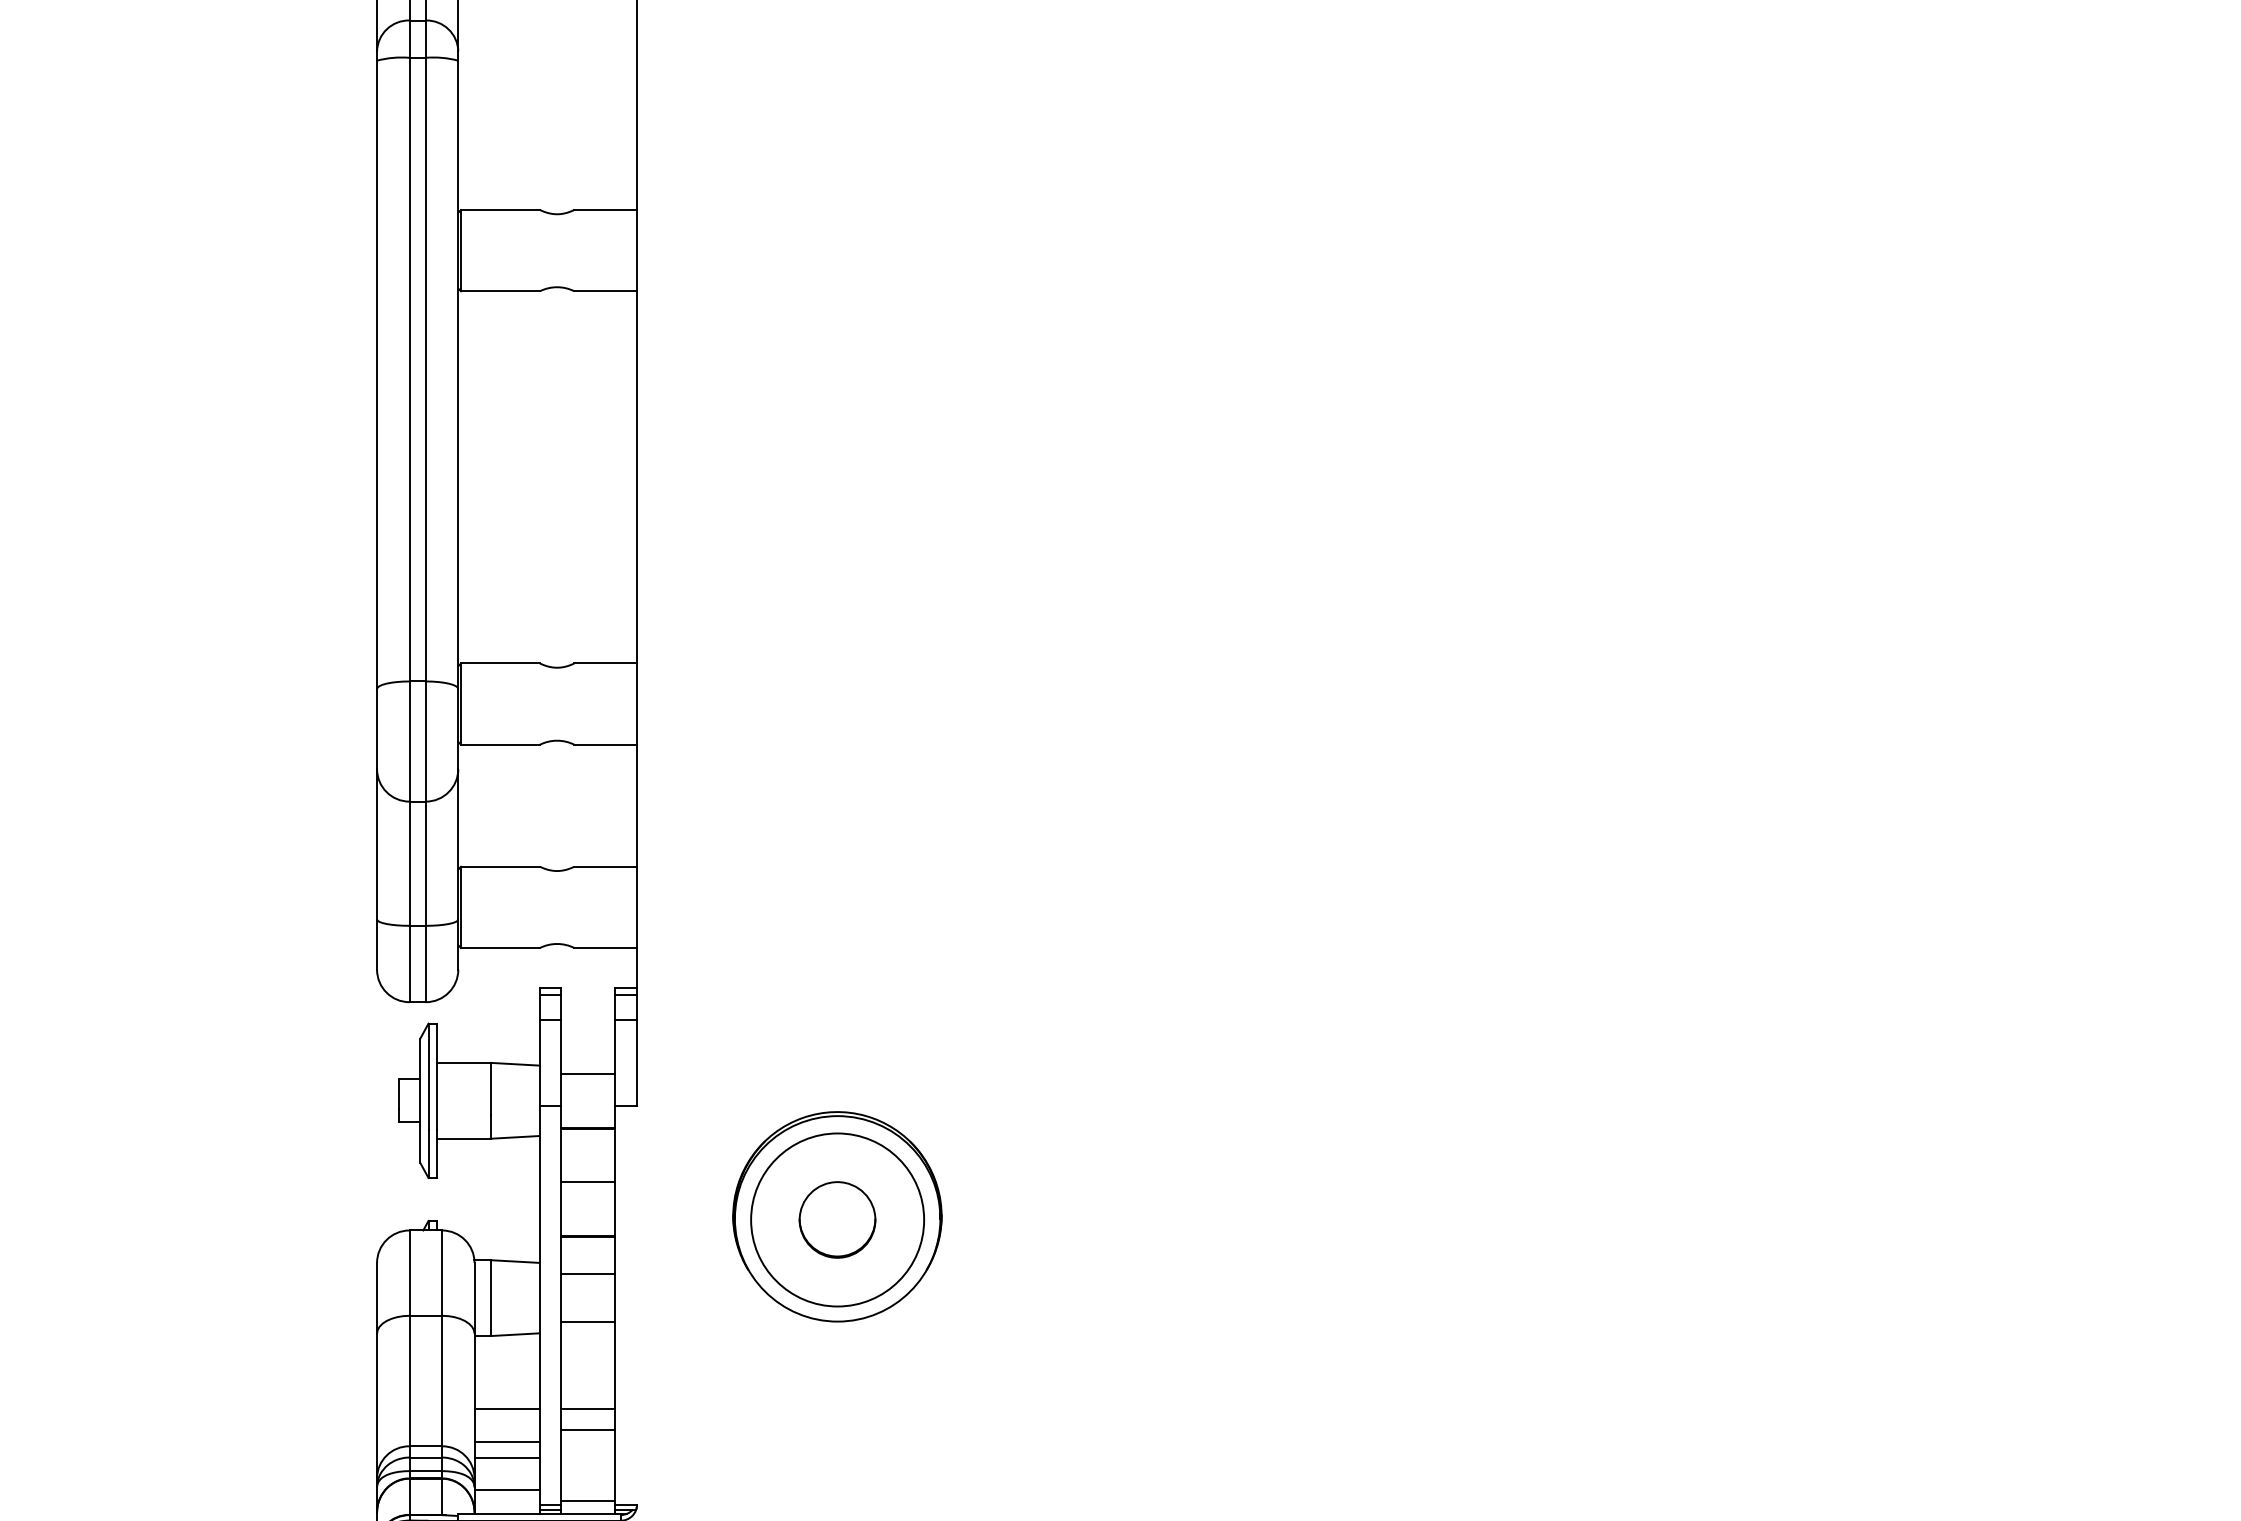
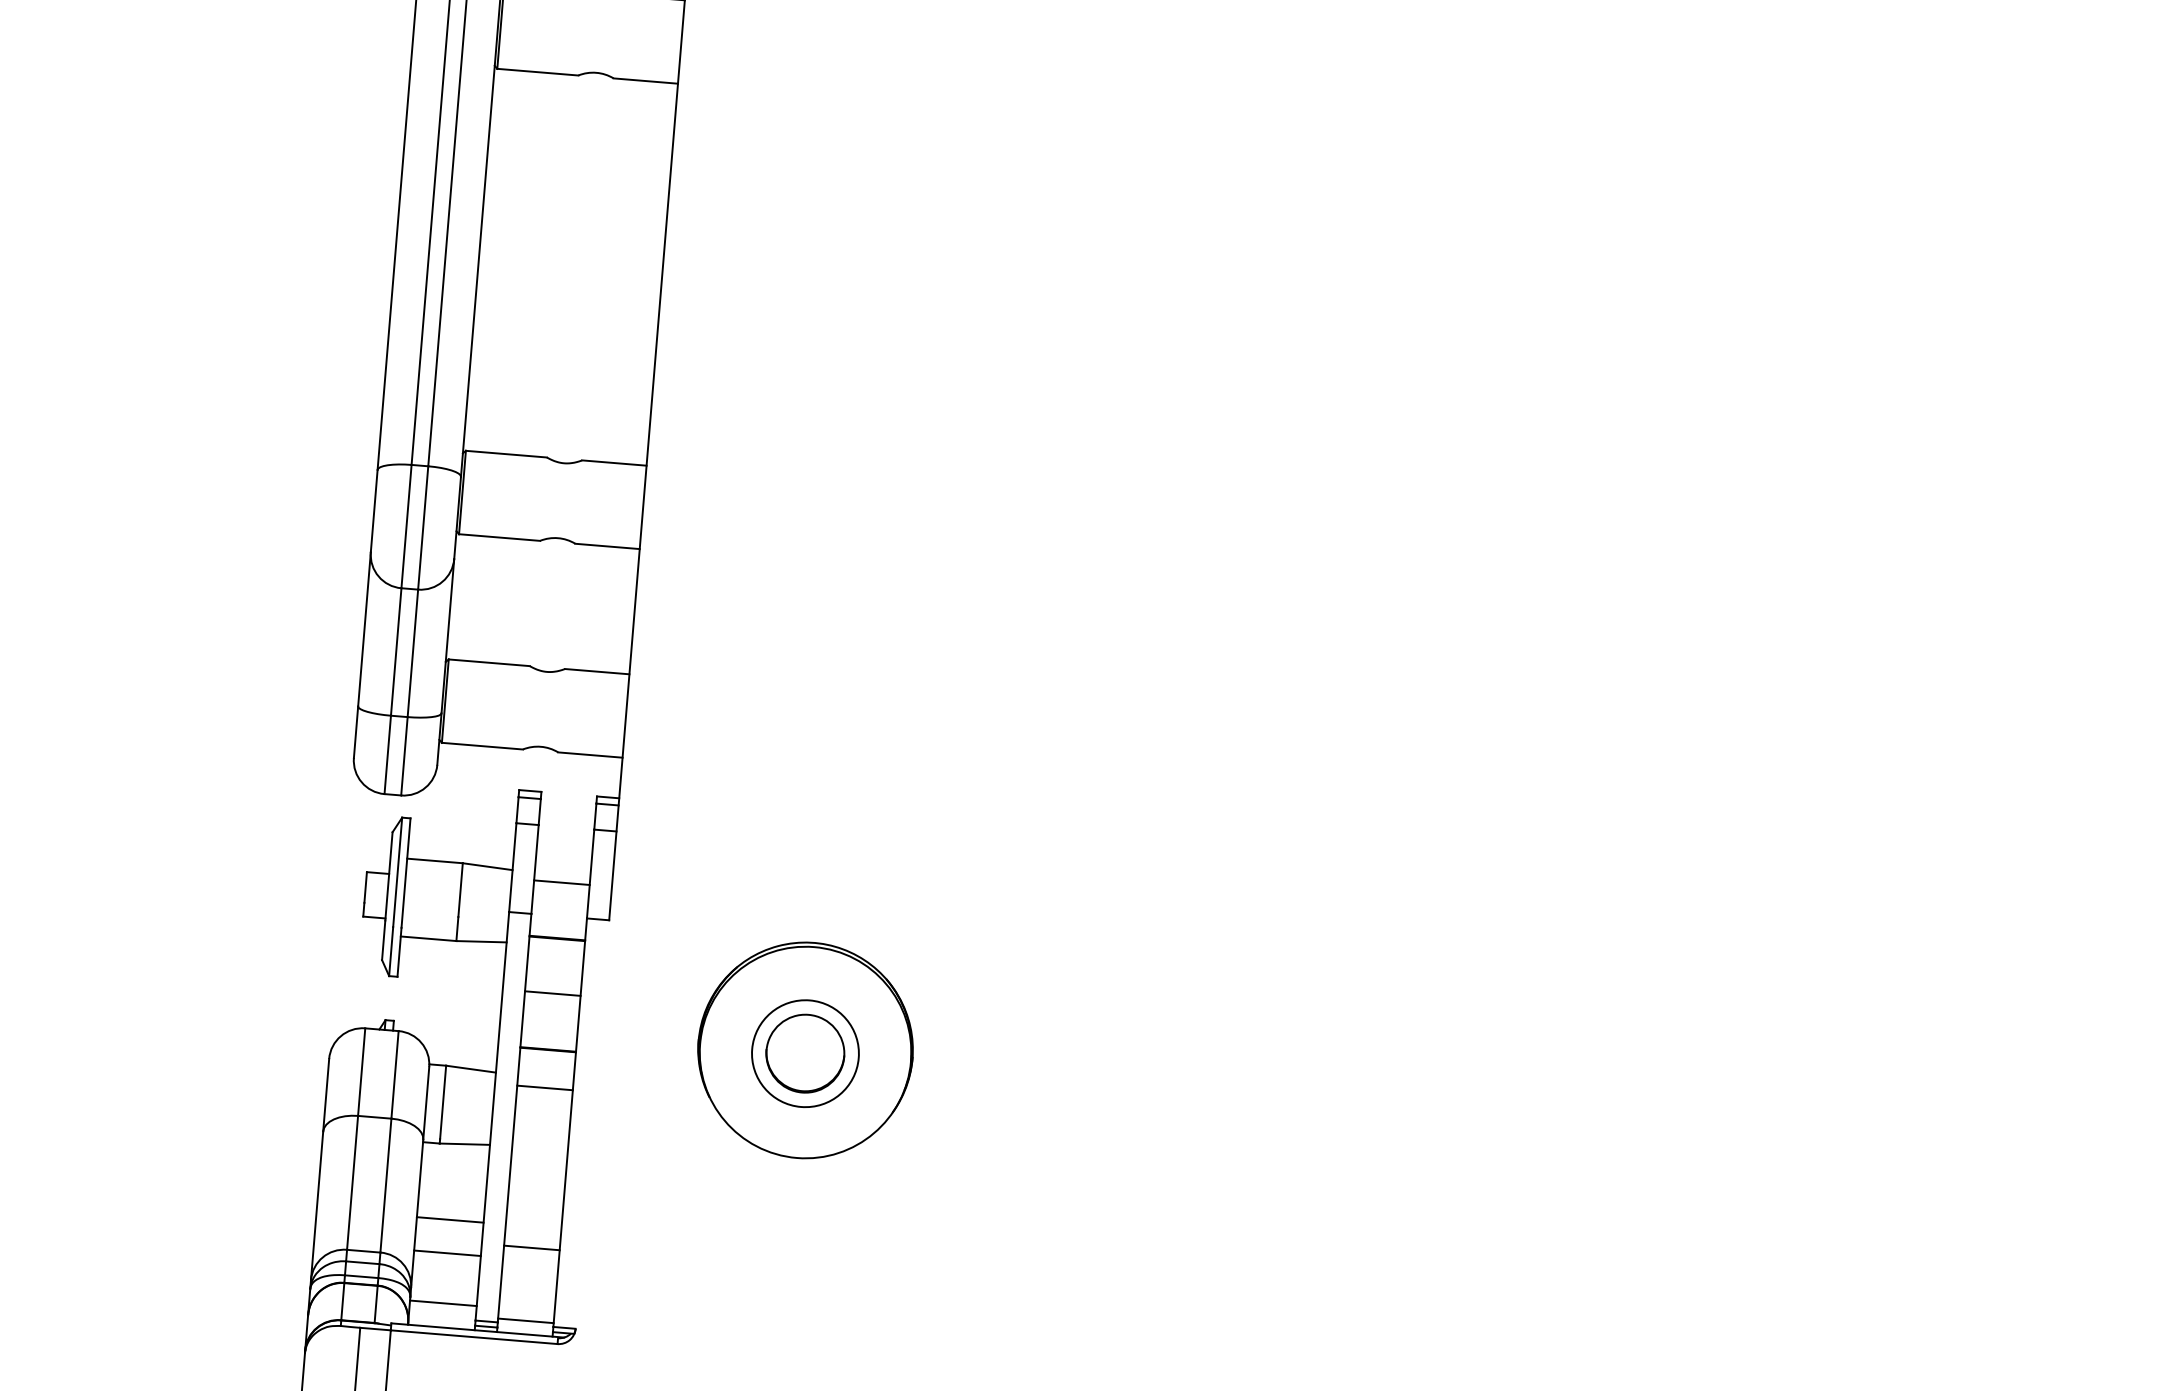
circle: (837, 1219) -> (805, 1053), size x0.6
line: (588, 1322) -> (541, 1137), removed
line: (588, 1409) -> (533, 1227), removed
line: (506, 1457) -> (445, 1269), removed

